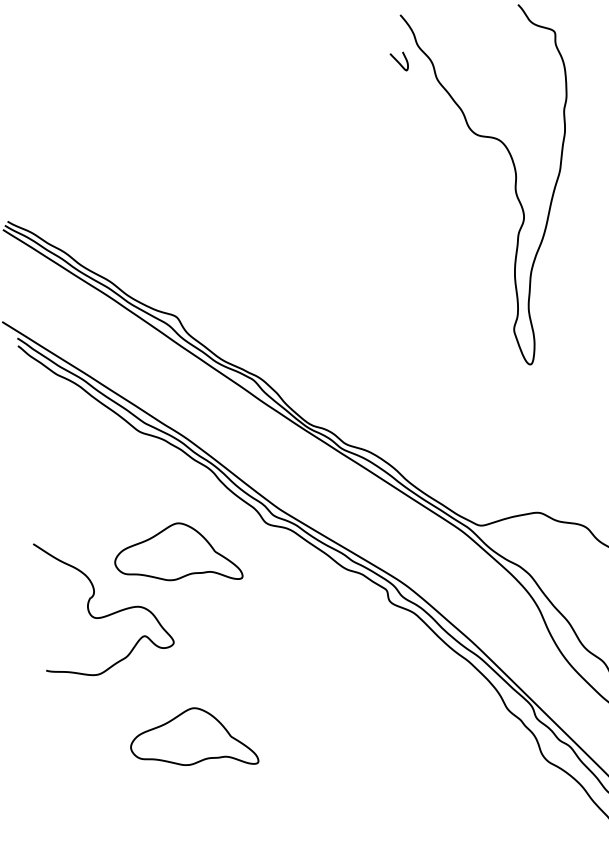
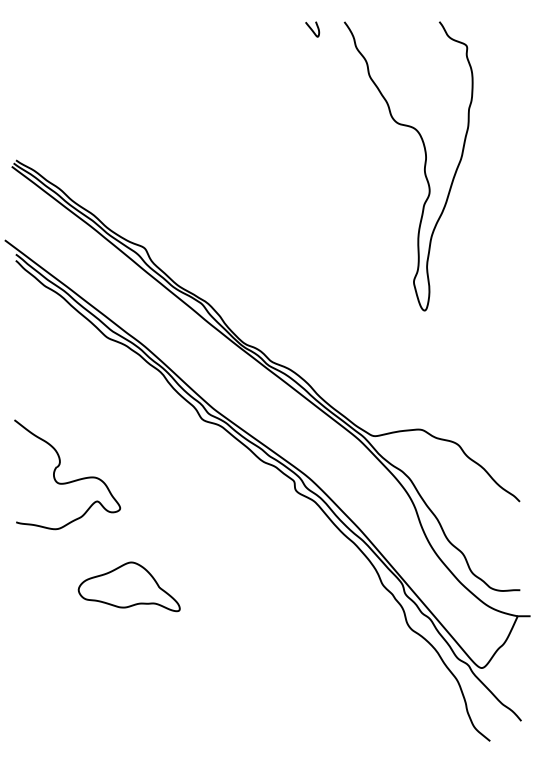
curve: (399, 61) -> (312, 29), moved
part: (176, 553) -> (128, 437), removed

